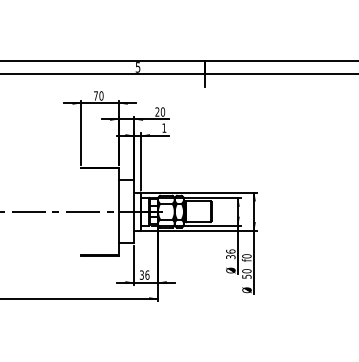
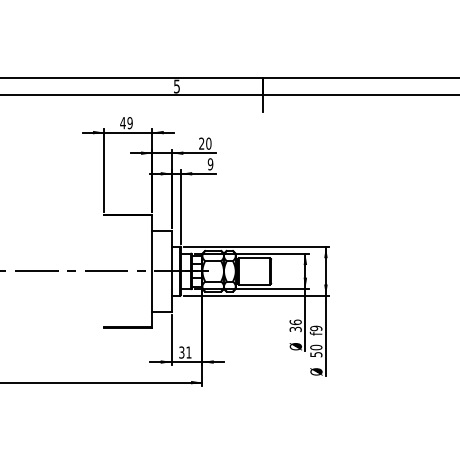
text: (98, 95) -> (126, 122), 70 -> 49
text: (164, 127) -> (210, 163), 1 -> 9
text: (246, 256) -> (315, 328), f0 -> f9
text: (147, 274) -> (189, 351), 36 -> 31

